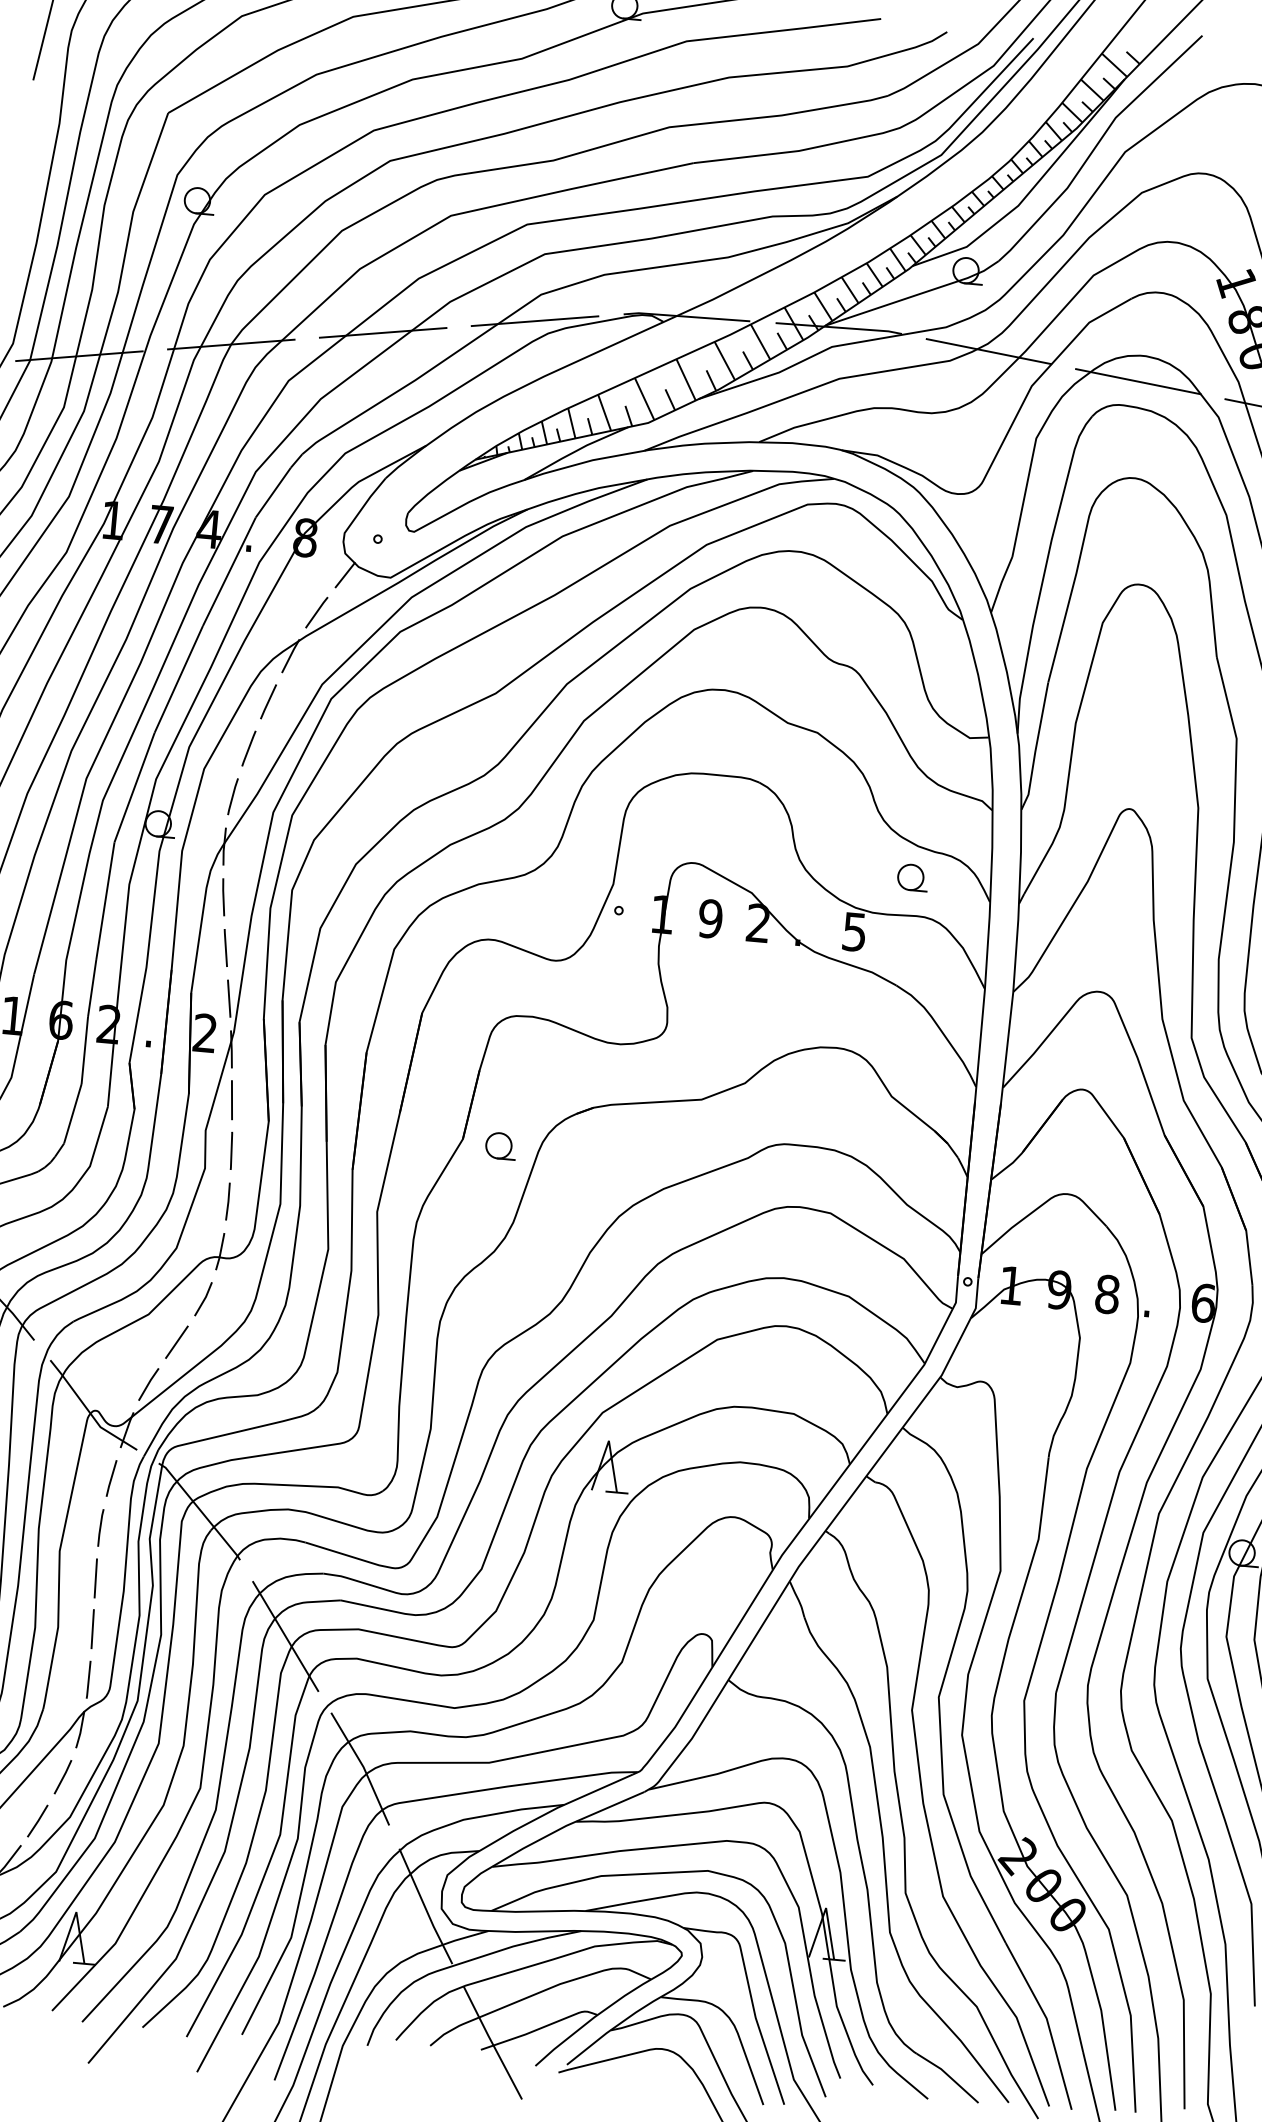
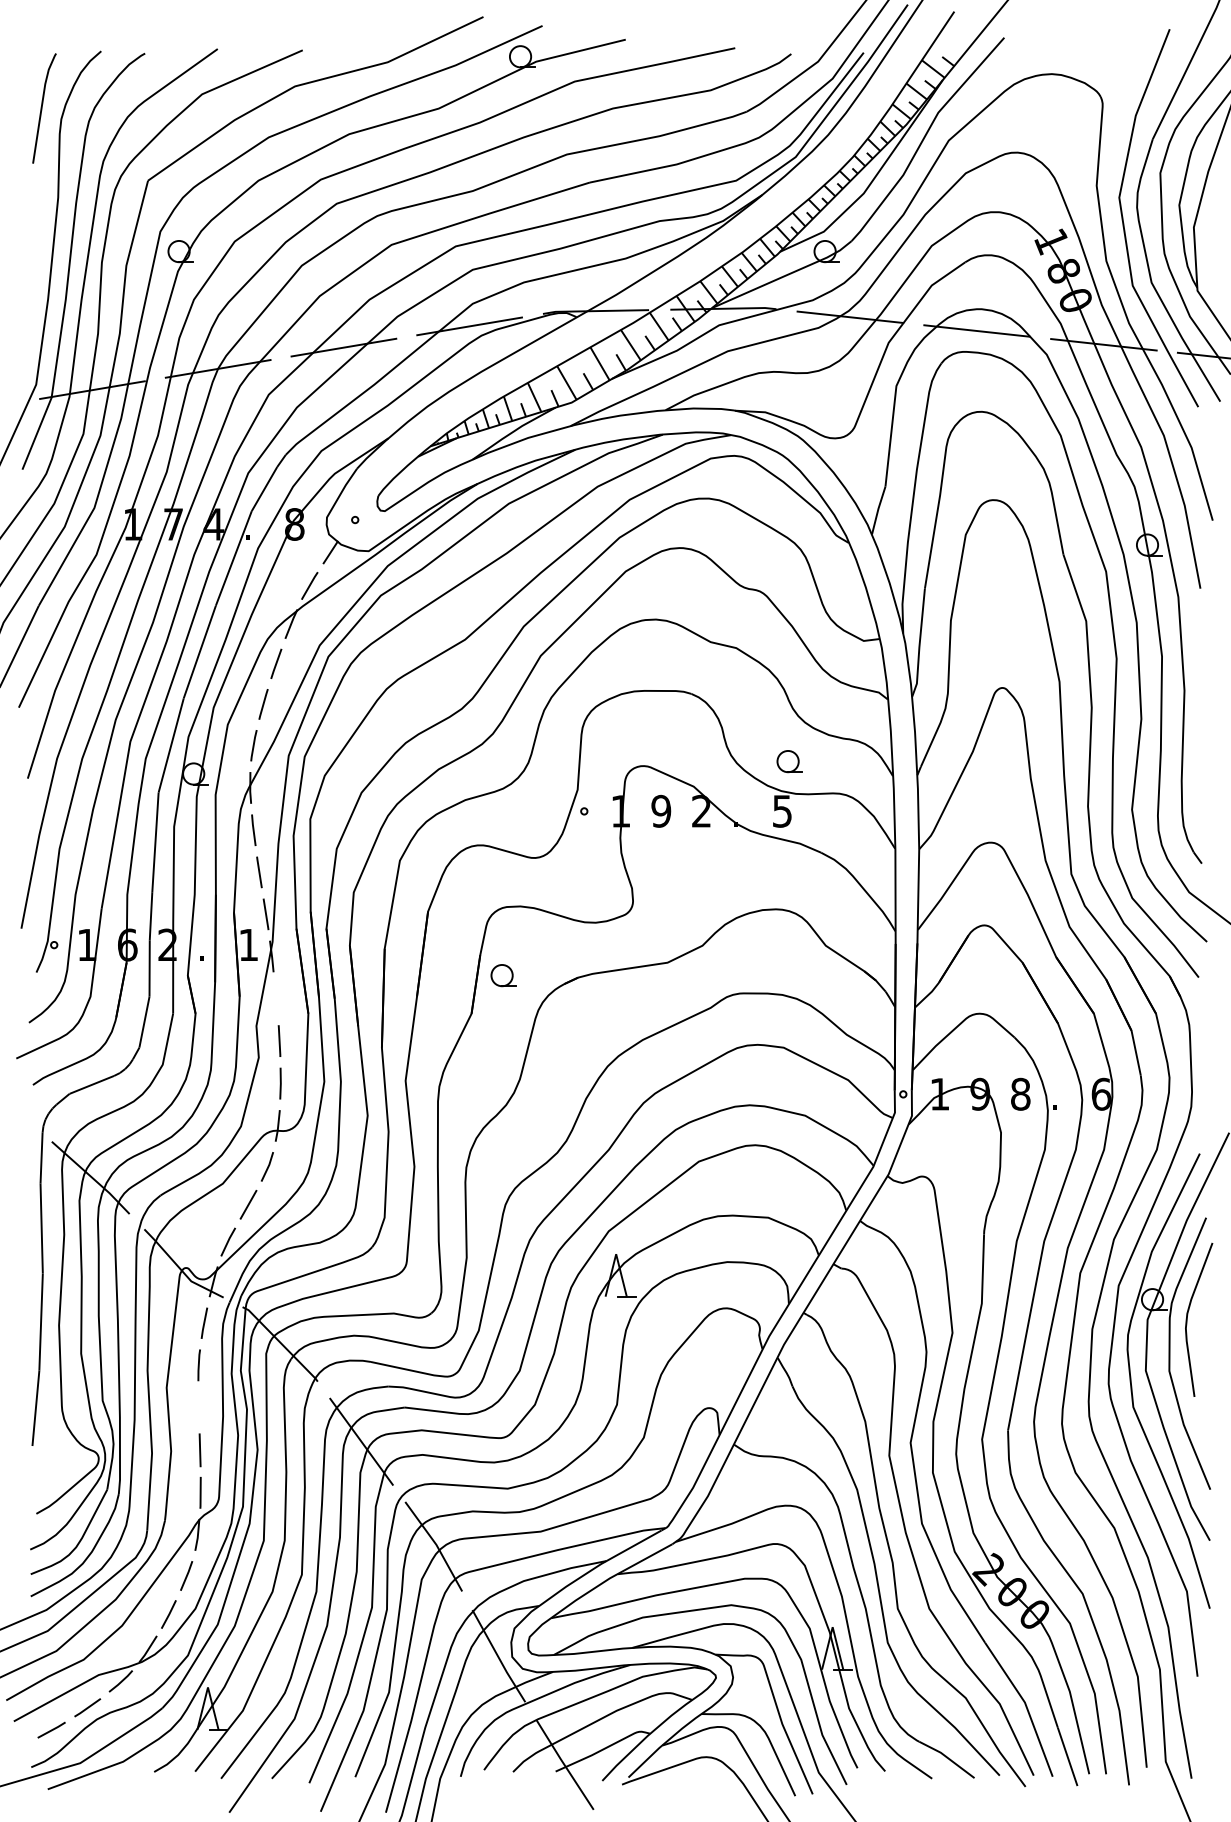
part: (912, 877) -> (789, 761), moved
text: (205, 1032) -> (248, 944), 2 -> 1
line: (231, 1099) -> (275, 998), removed
part: (500, 1145) -> (503, 975), moved
line: (95, 1578) -> (198, 1407), removed

